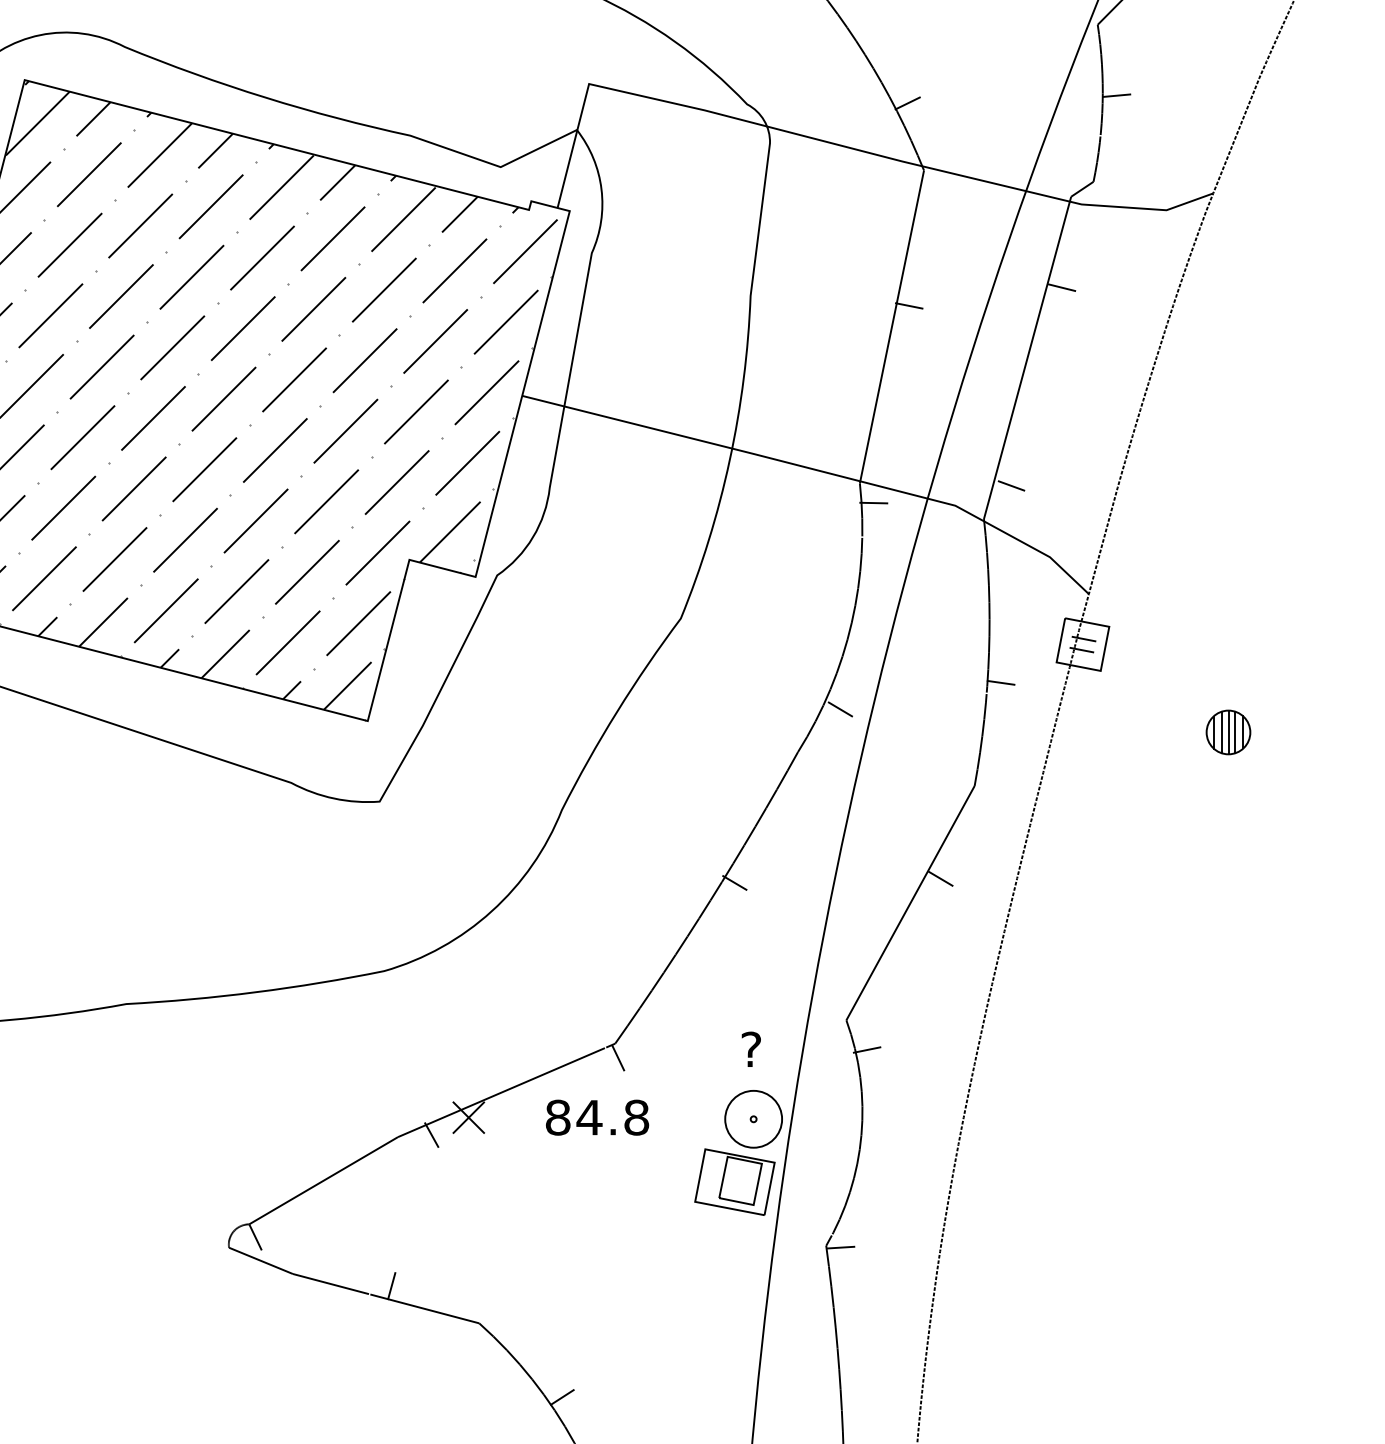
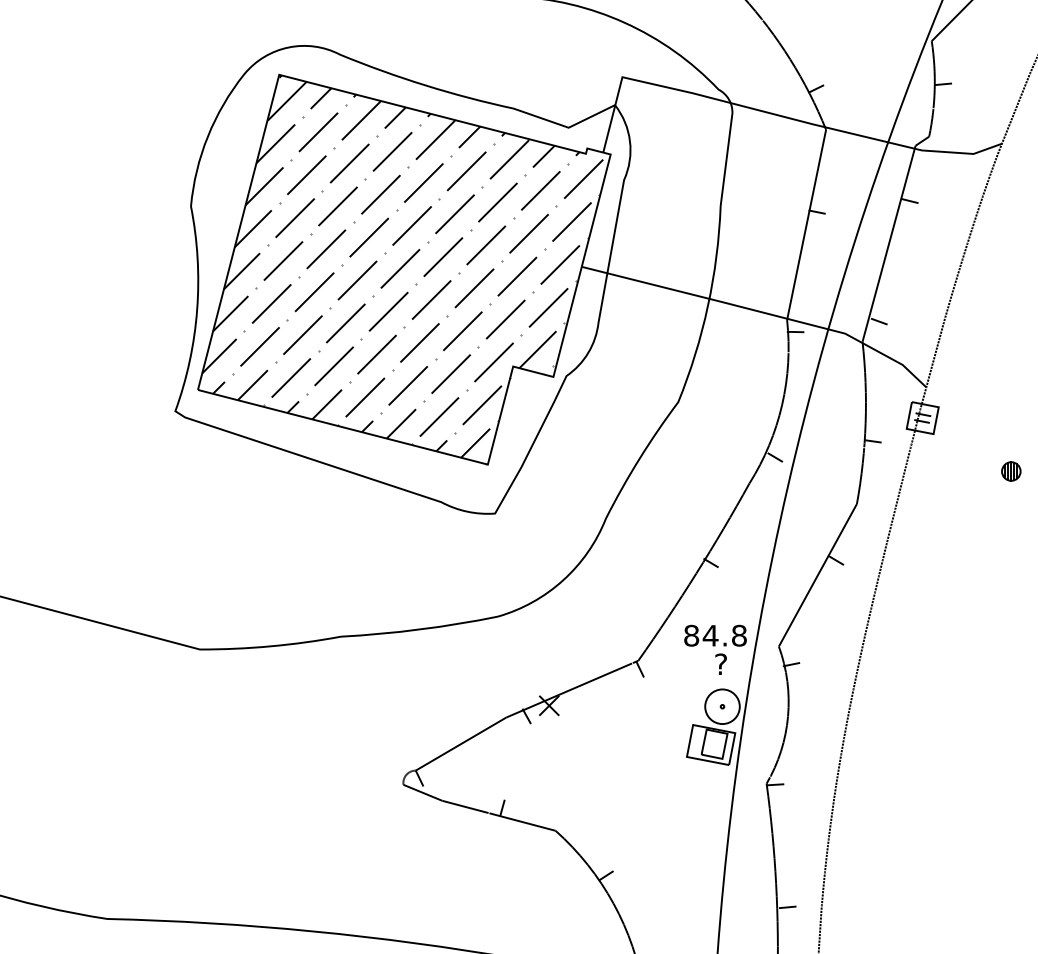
part: (1228, 732) -> (1011, 471), size x0.7
text: (597, 1117) -> (715, 635), moved

